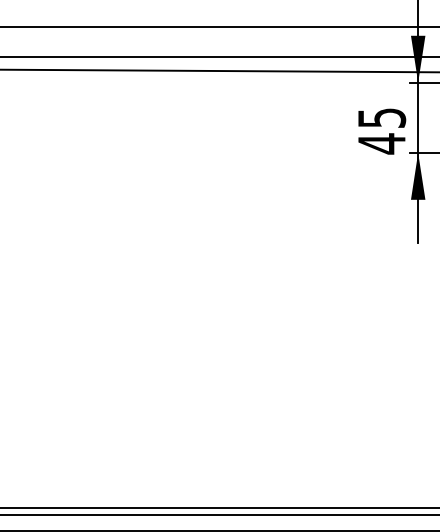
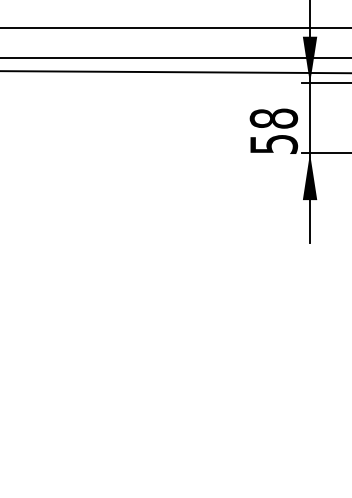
text: (381, 131) -> (273, 132), 45 -> 58

